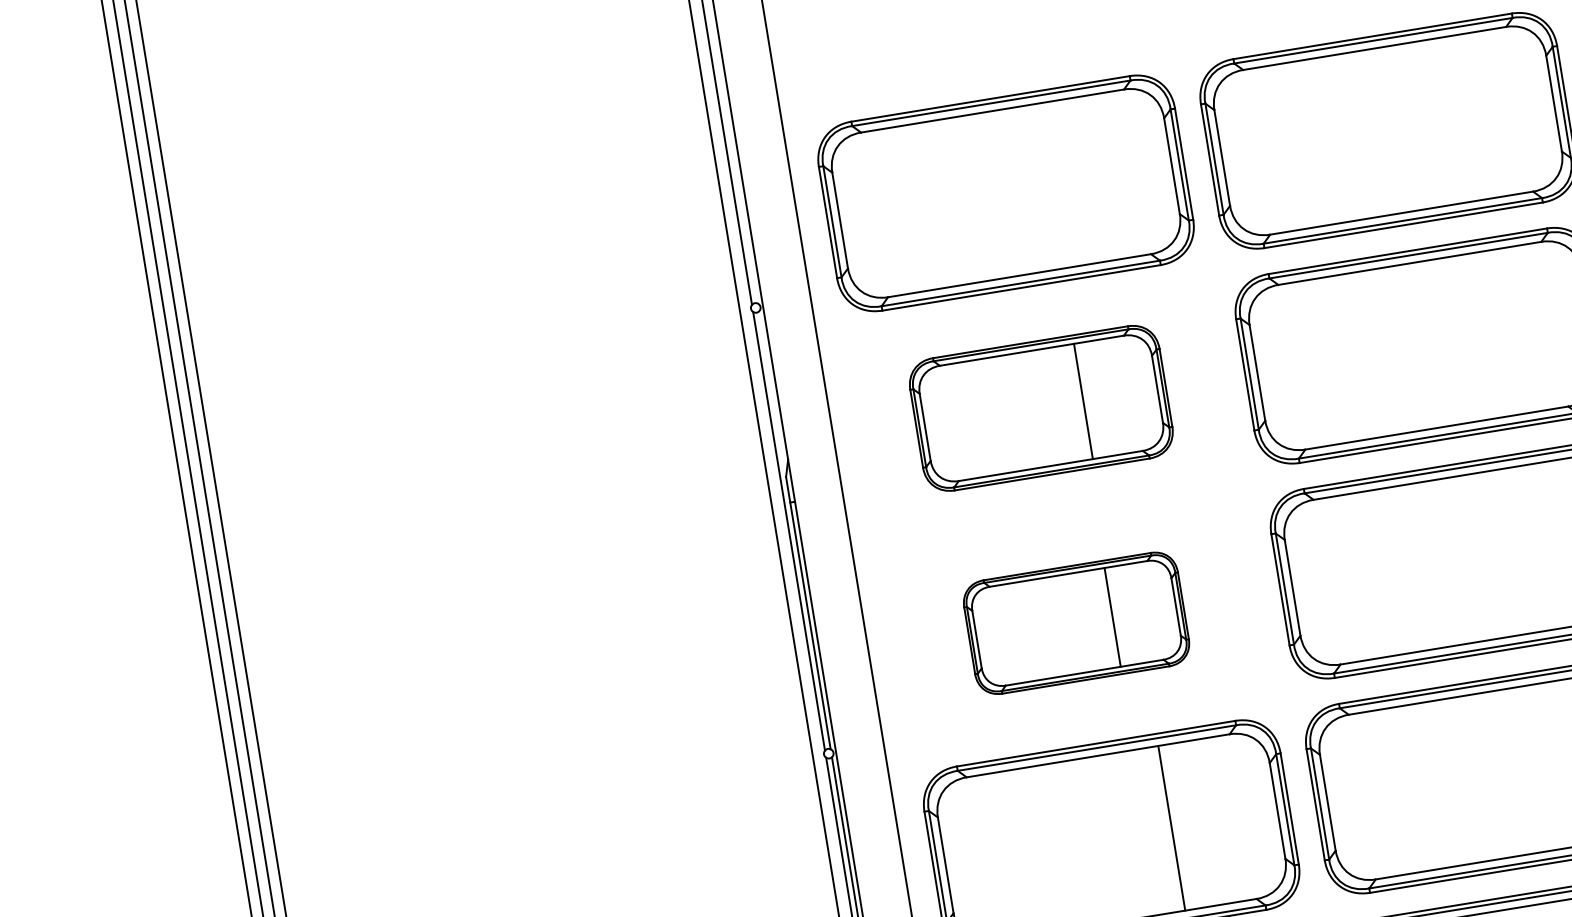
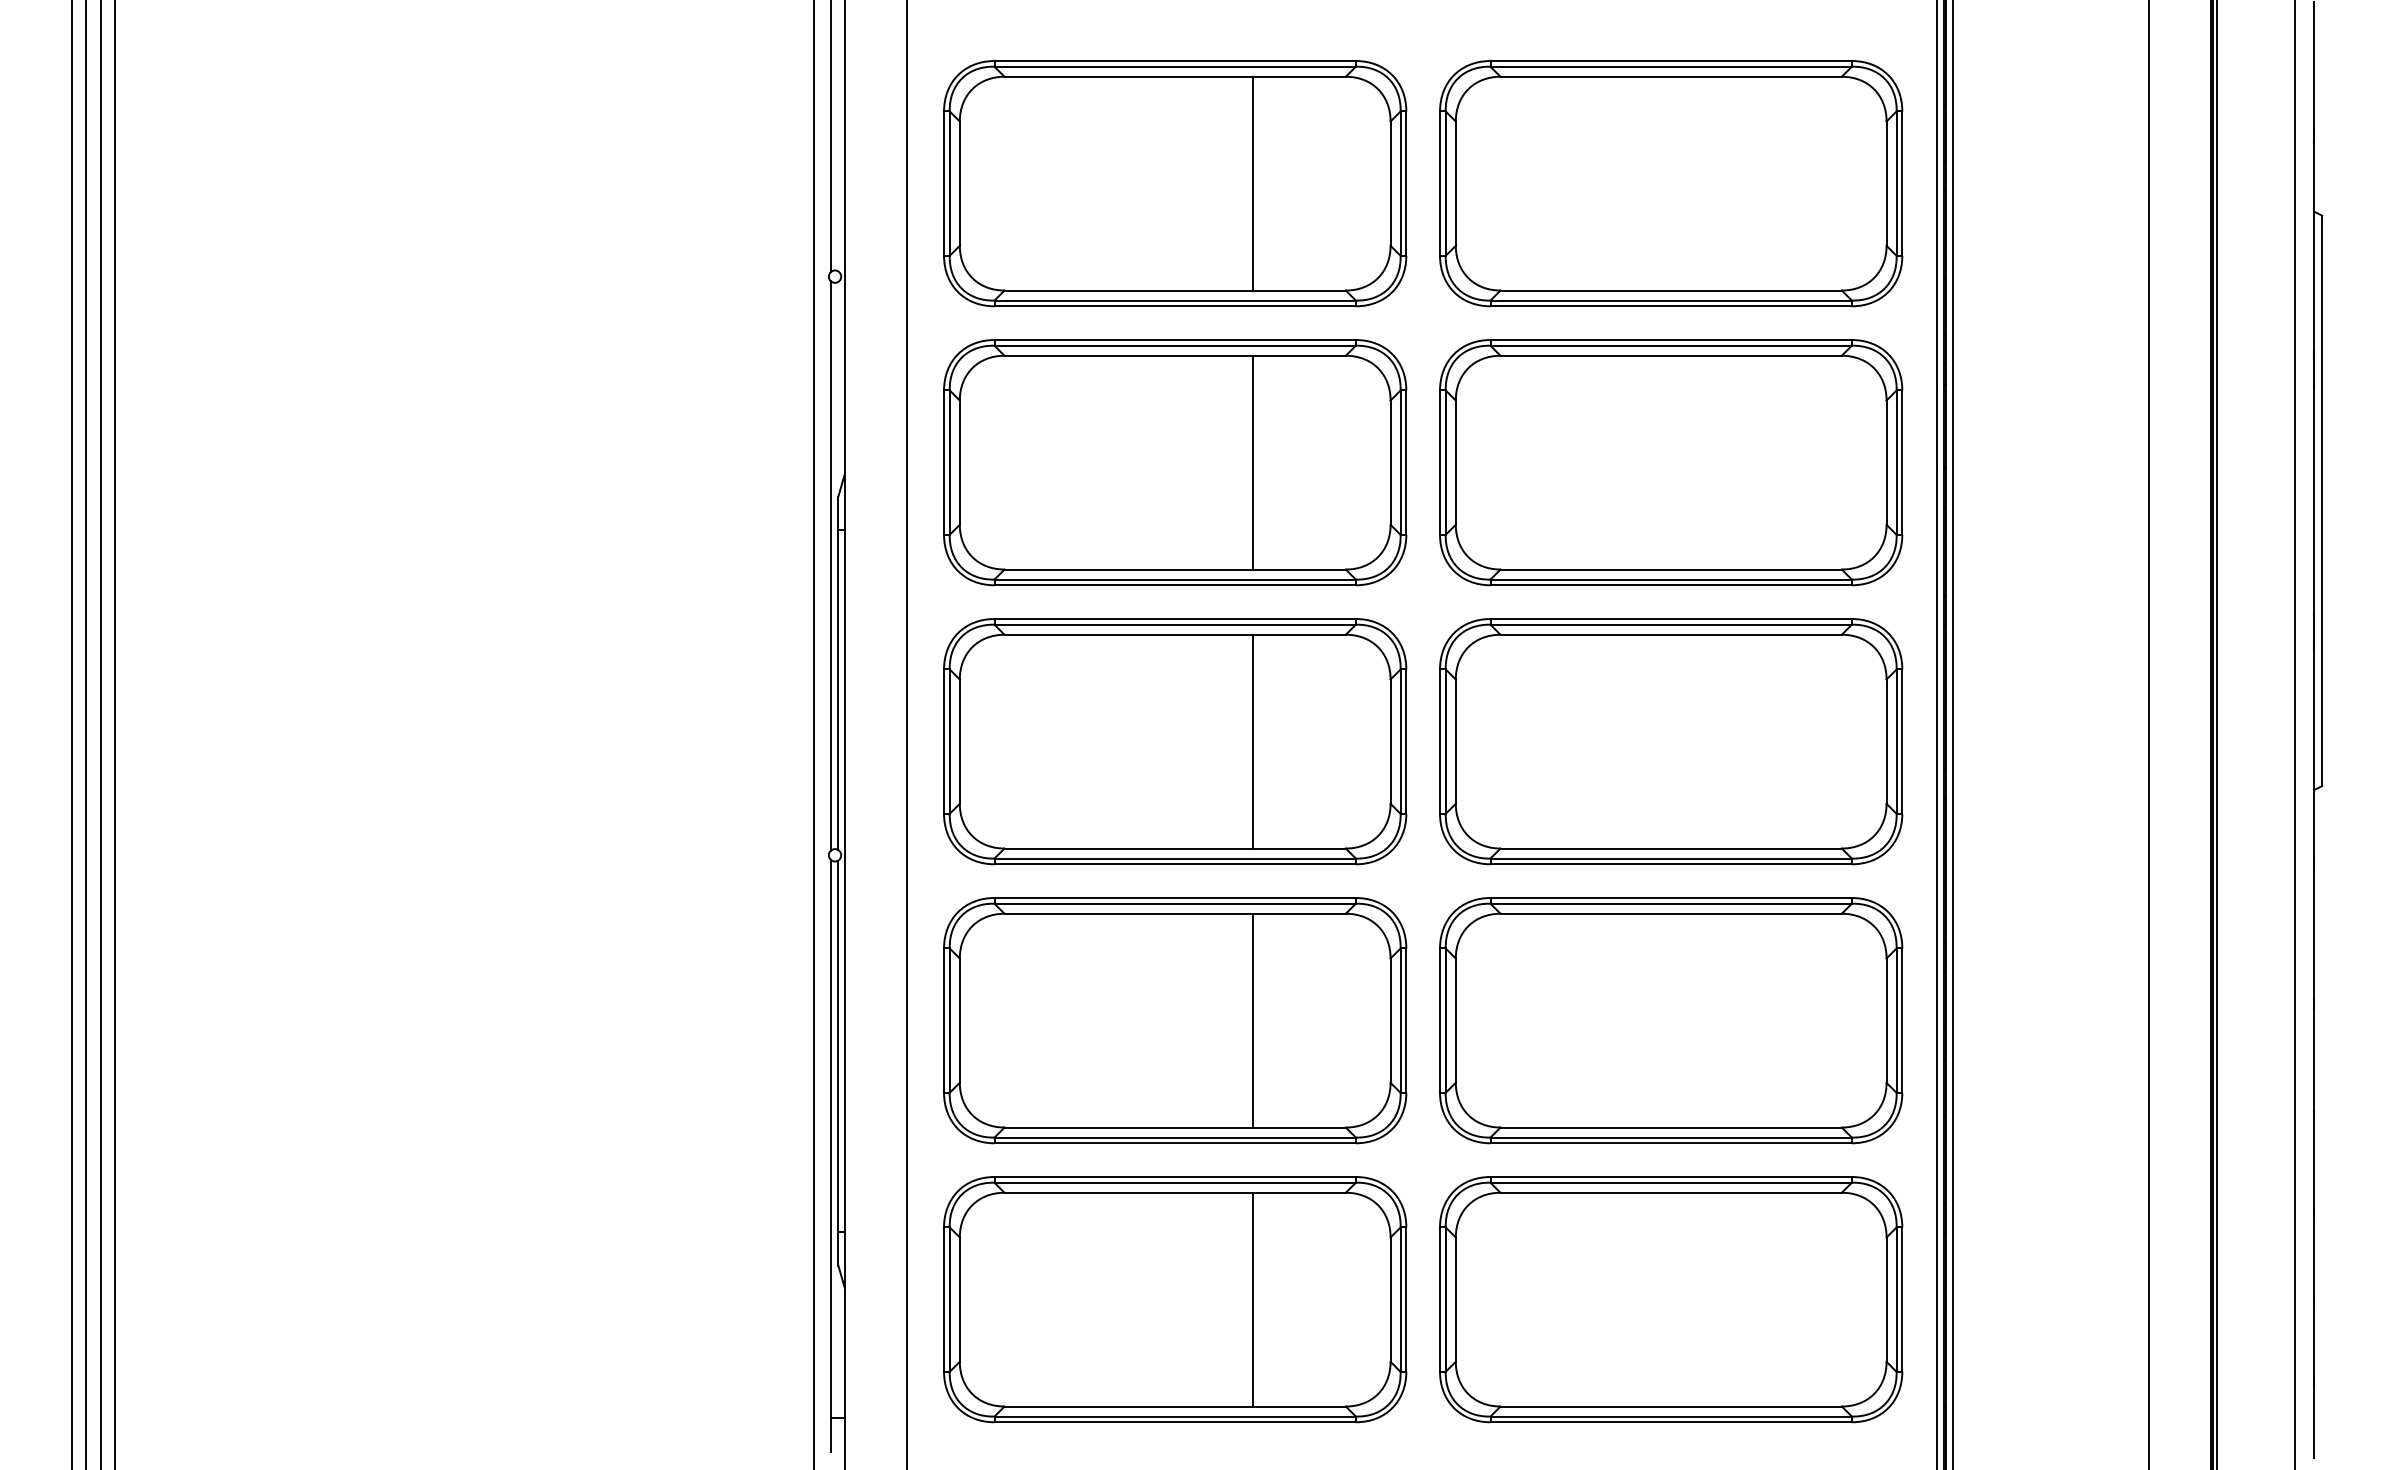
line: (1066, 183) -> (1253, 183), added
part: (1041, 408) -> (1175, 462), size x1.43
part: (1076, 623) -> (1175, 741), size x1.67

